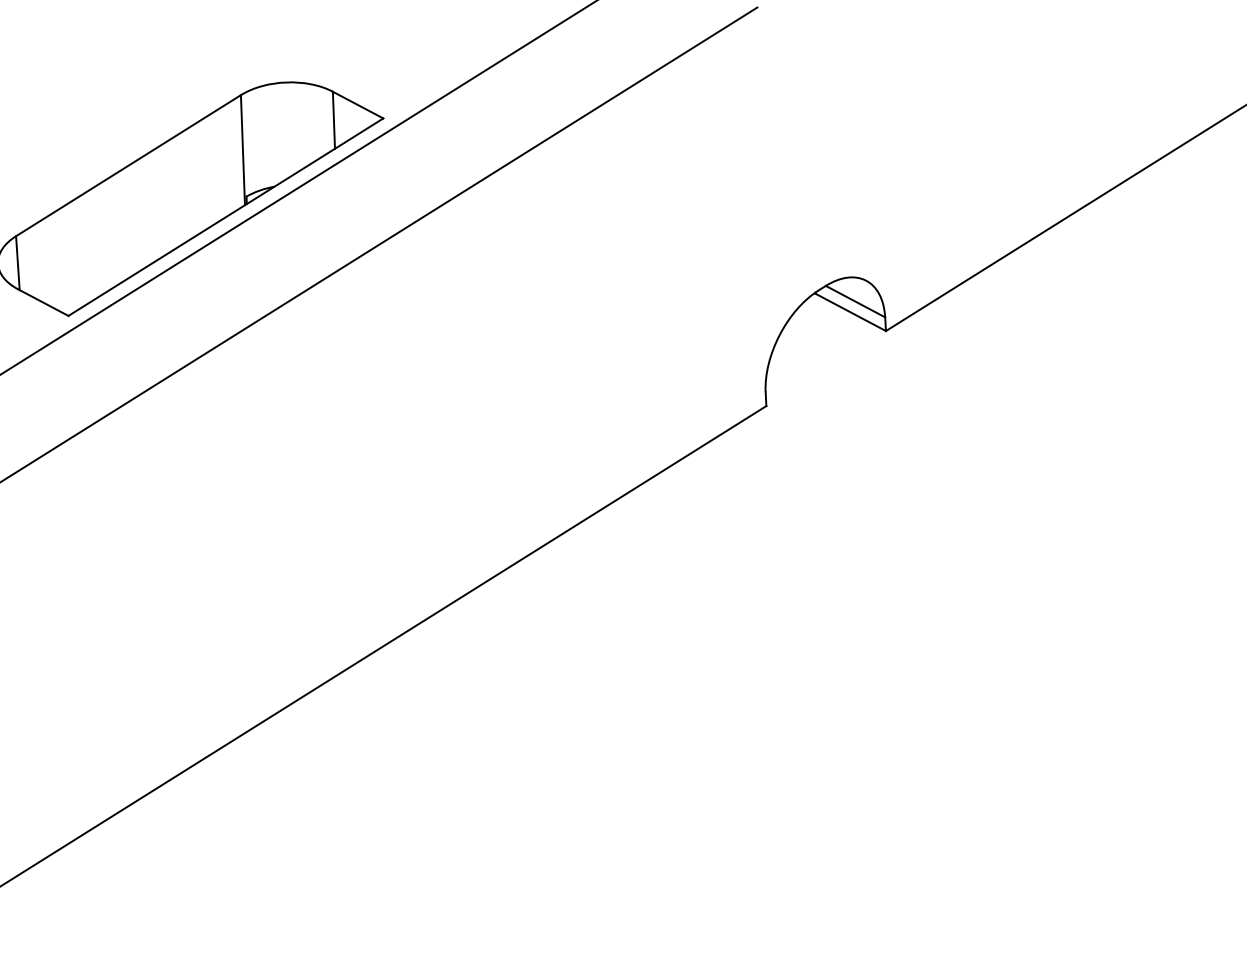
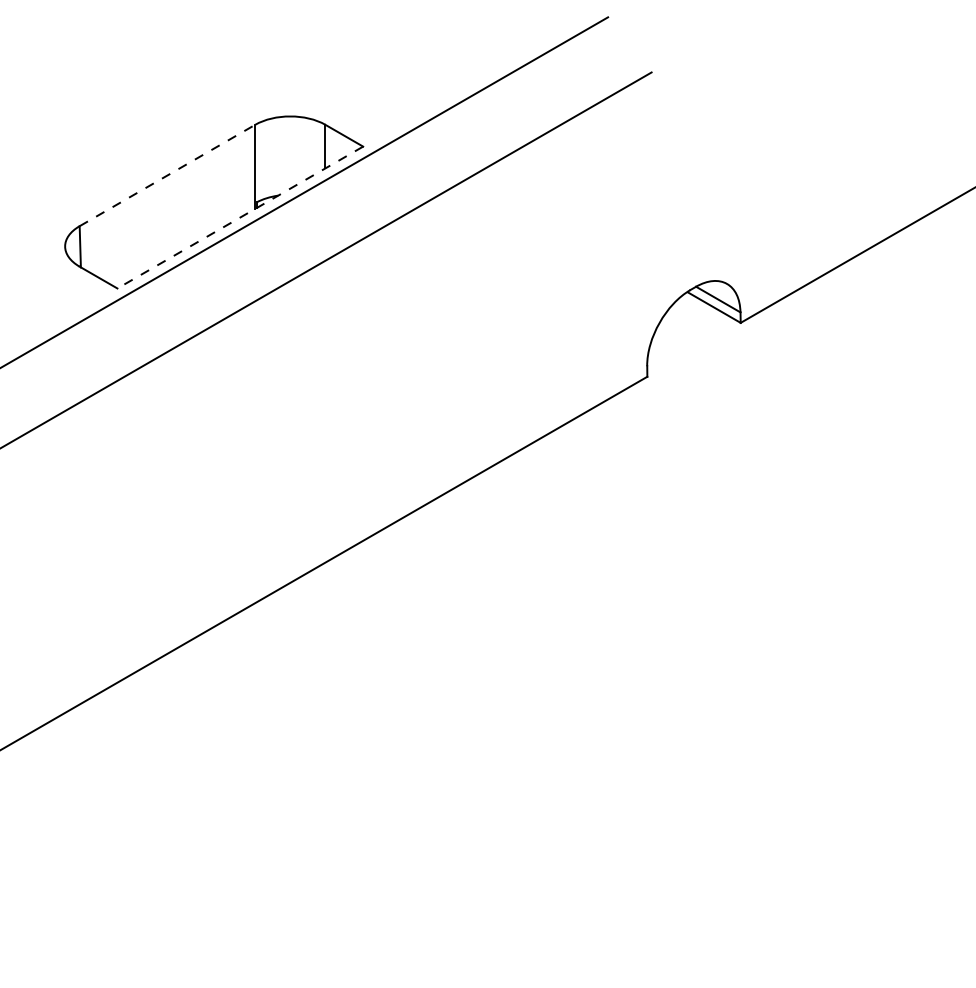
line: (128, 165) -> (167, 175), solid -> dashed
line: (226, 217) -> (240, 217), solid -> dashed

